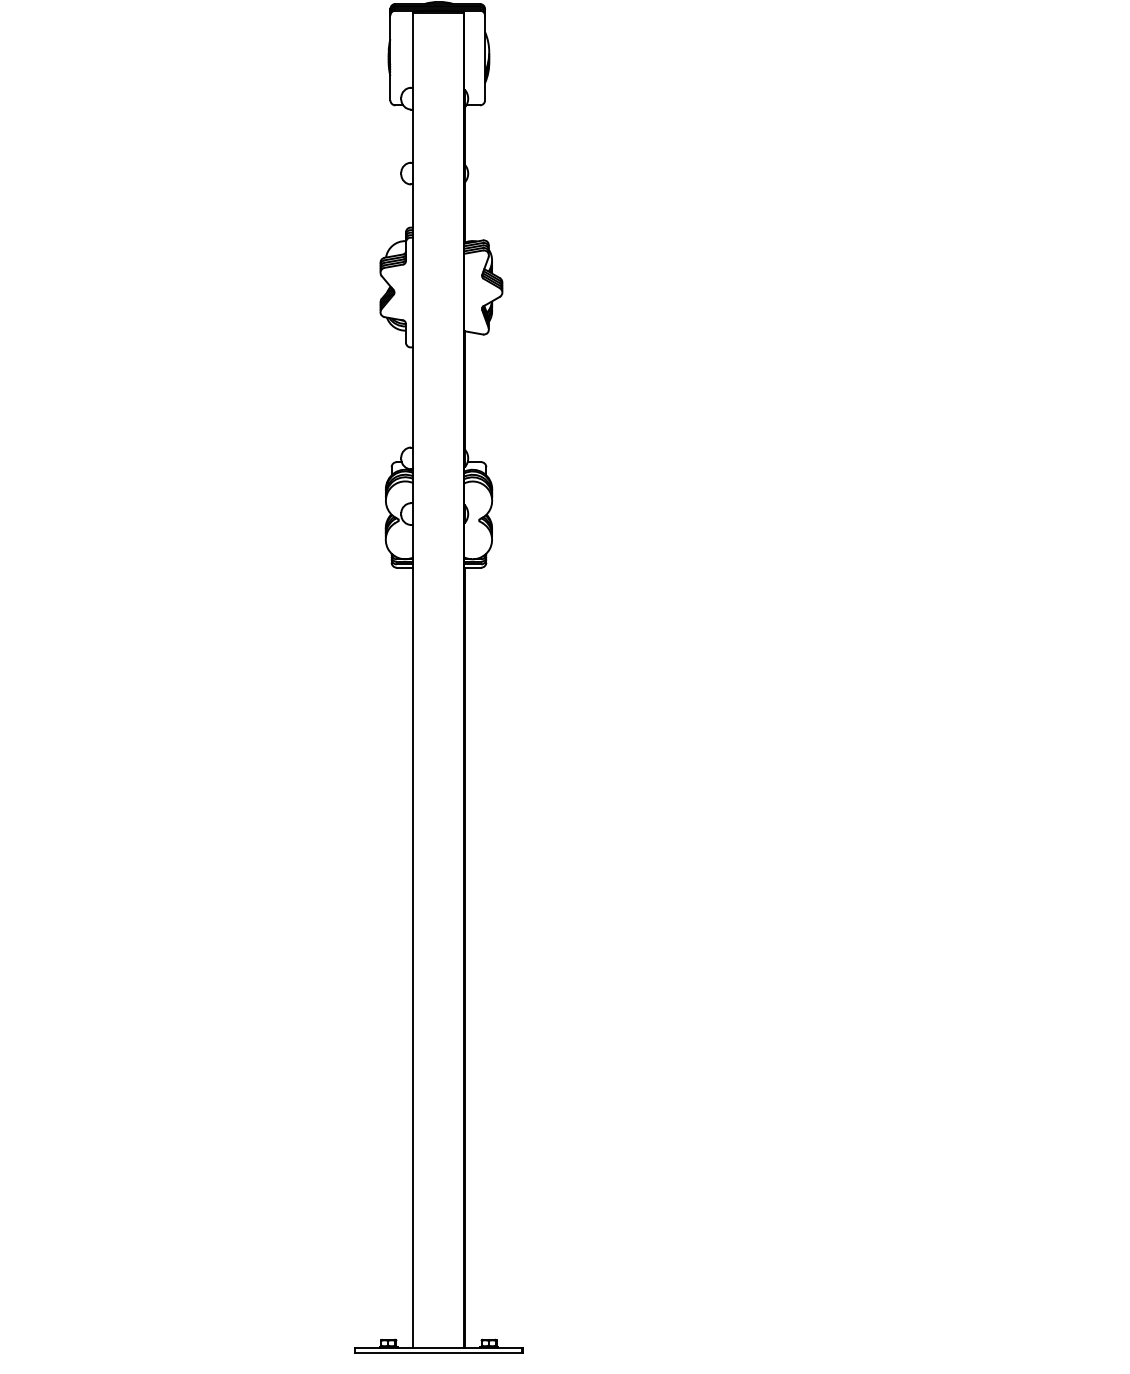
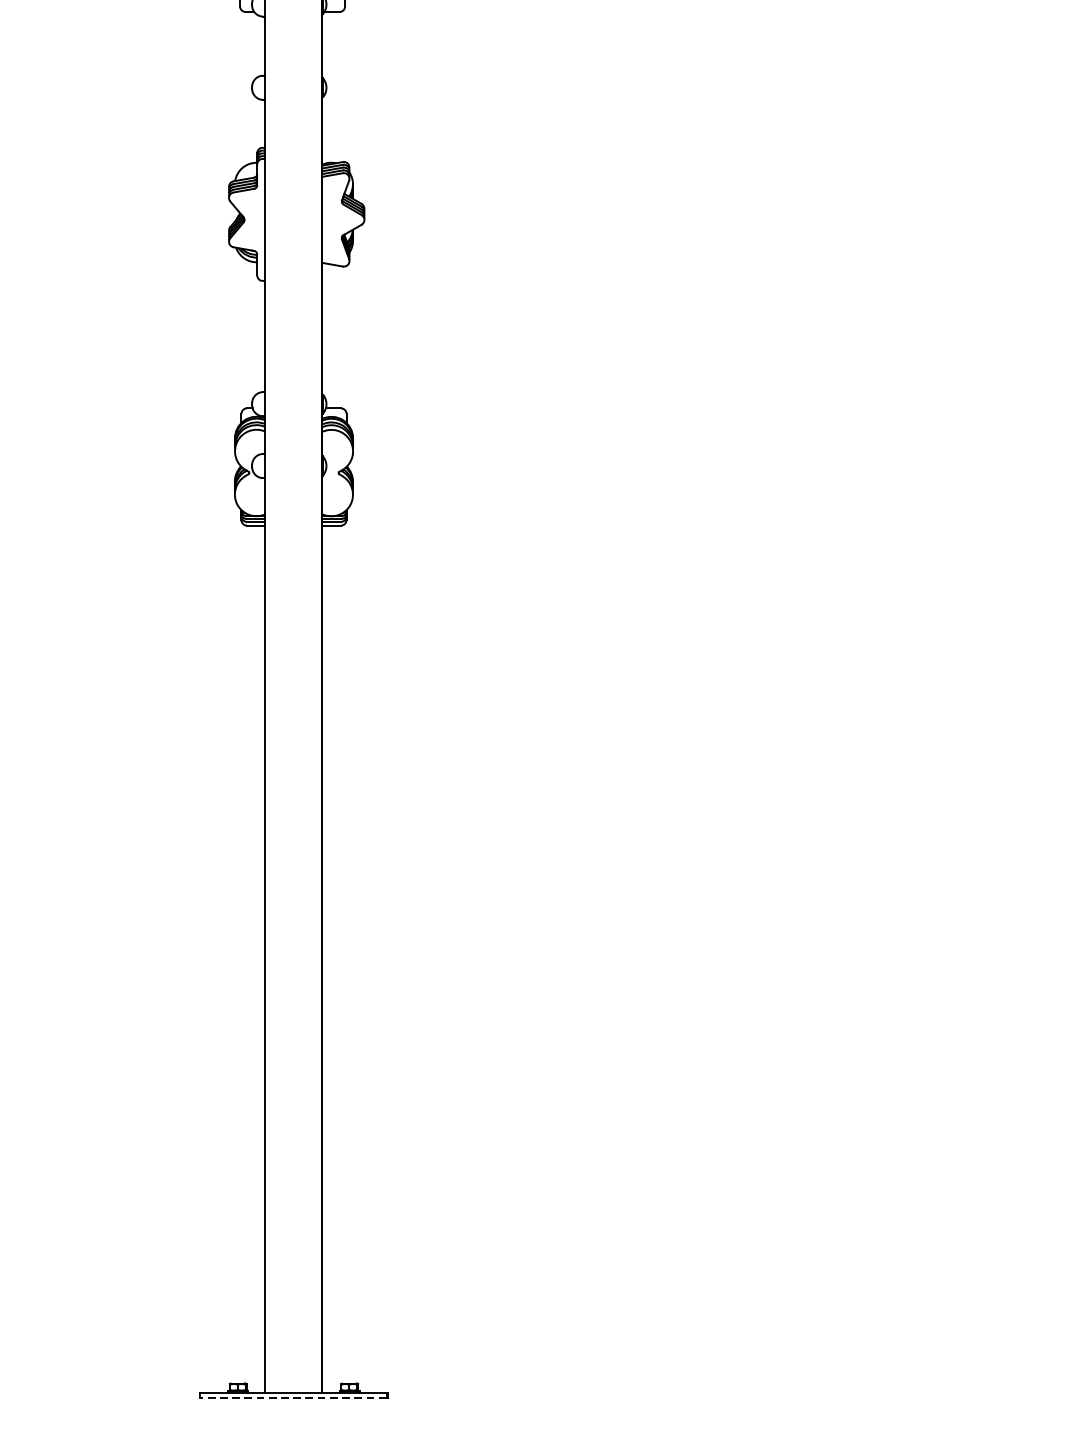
line: (438, 1353) -> (293, 1398), solid -> dashed

